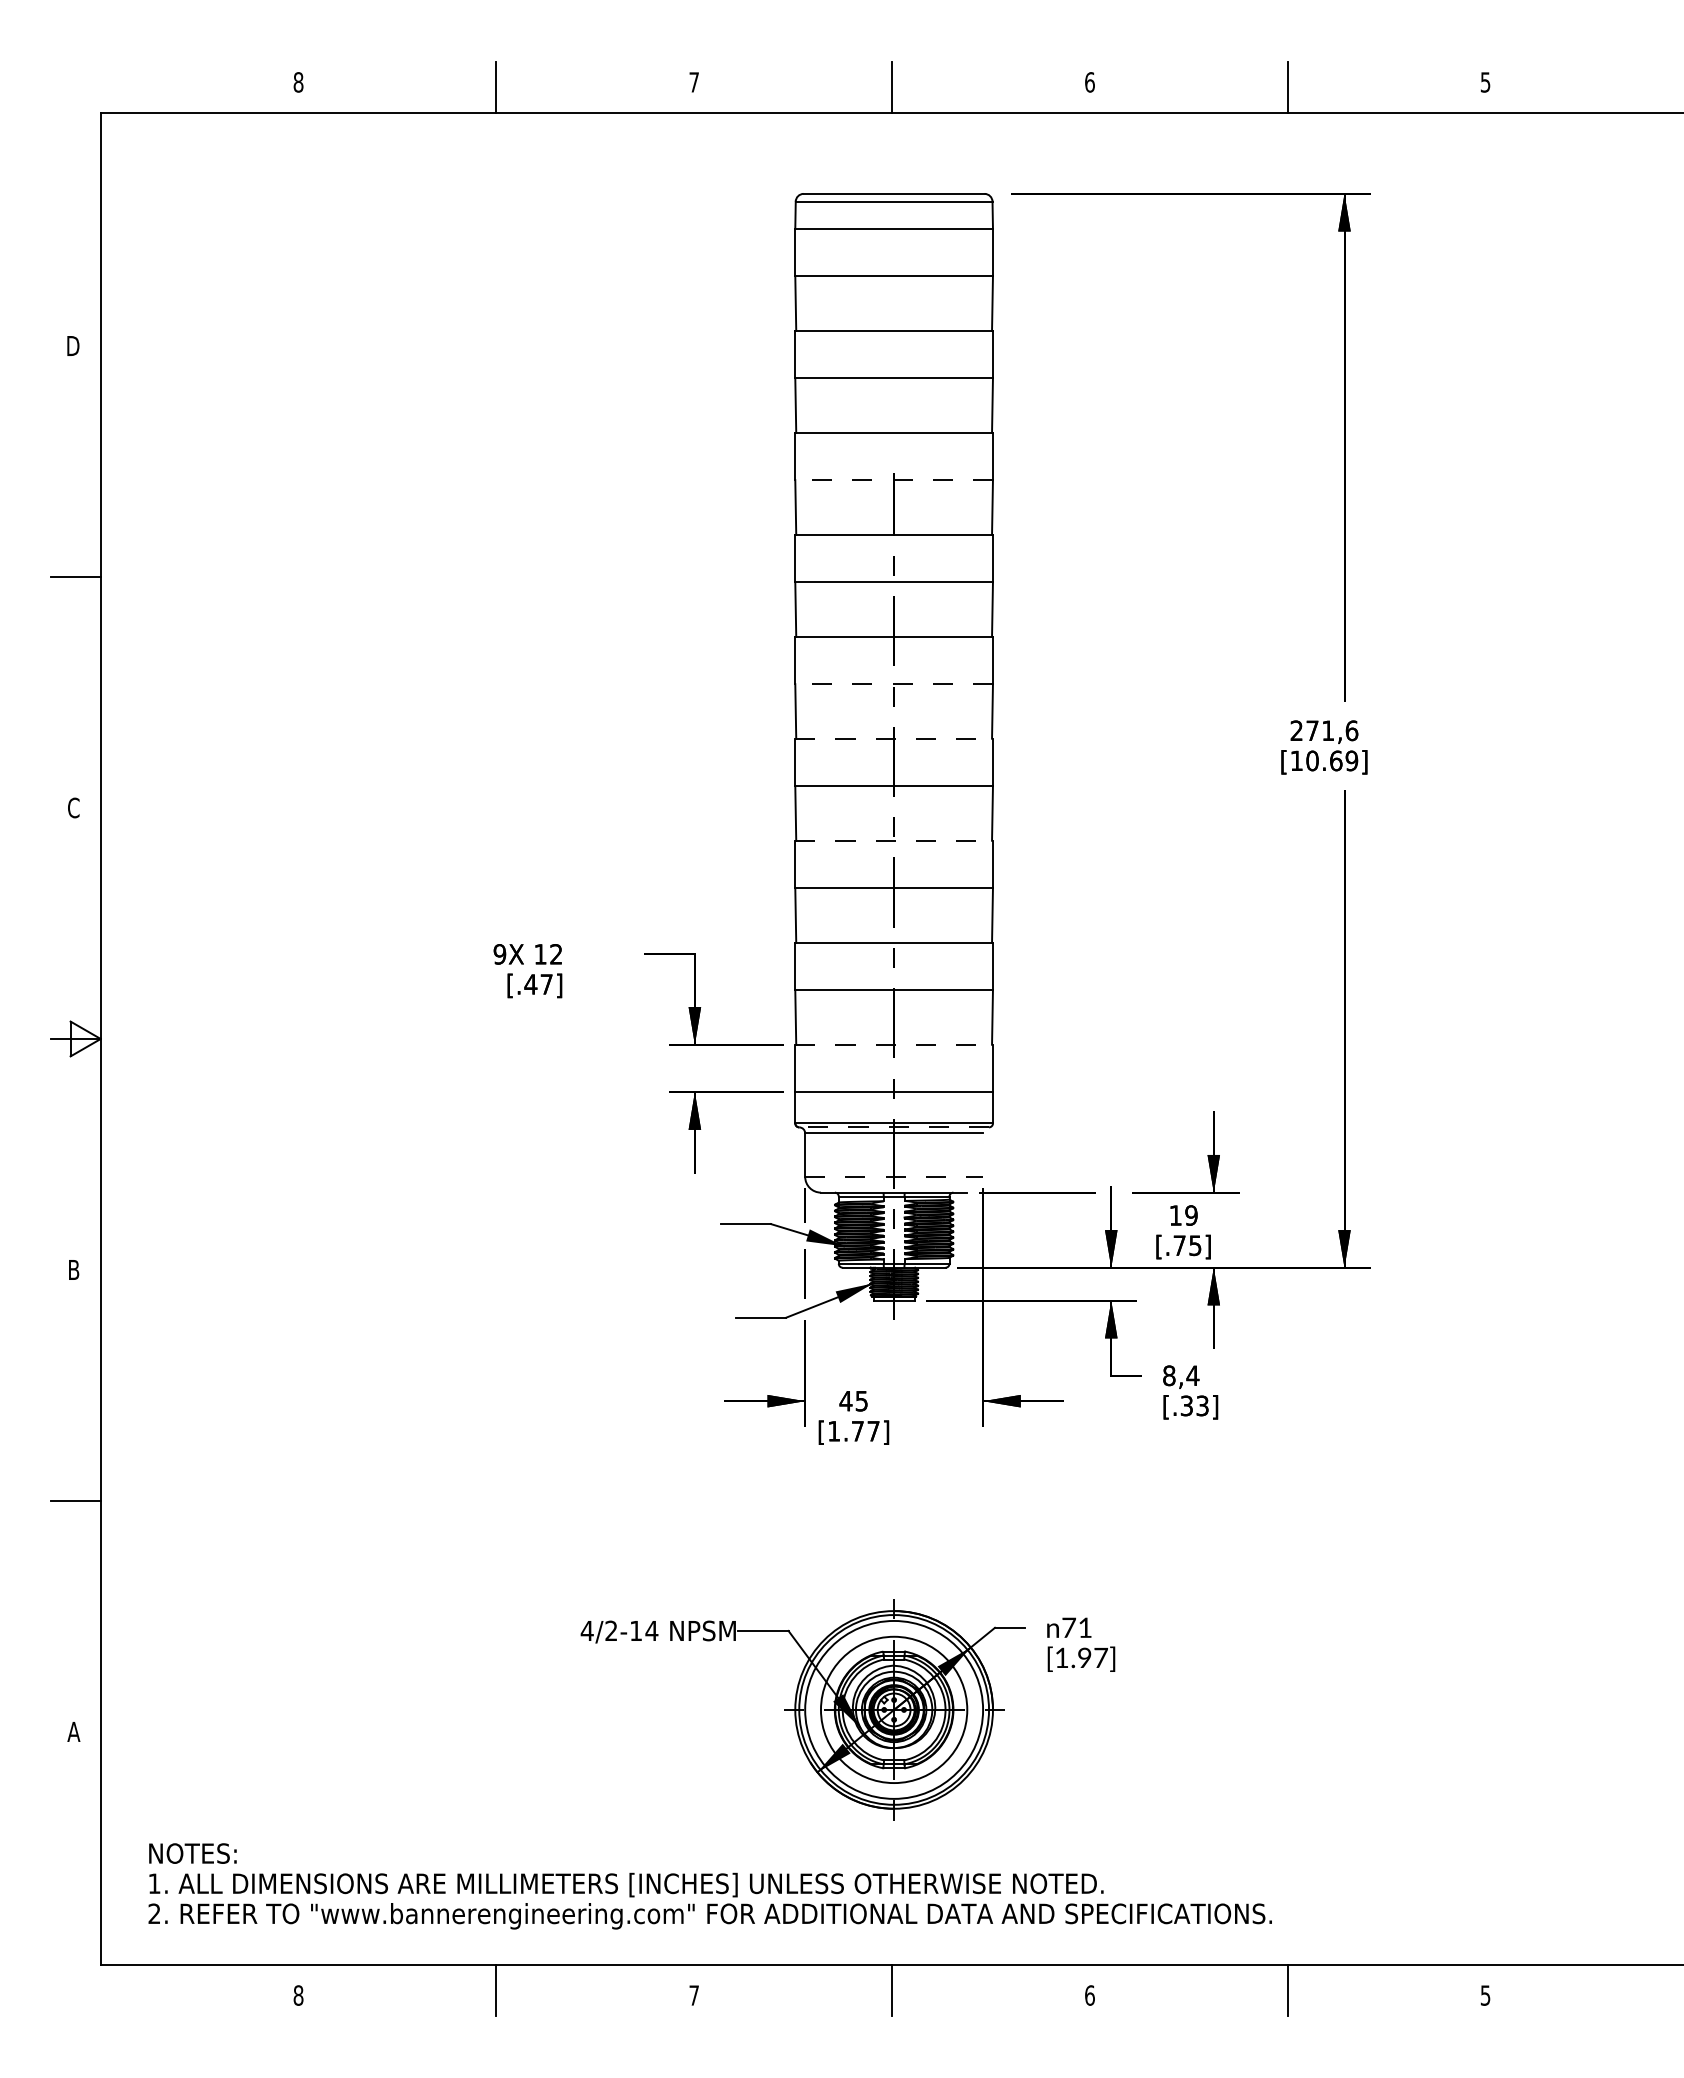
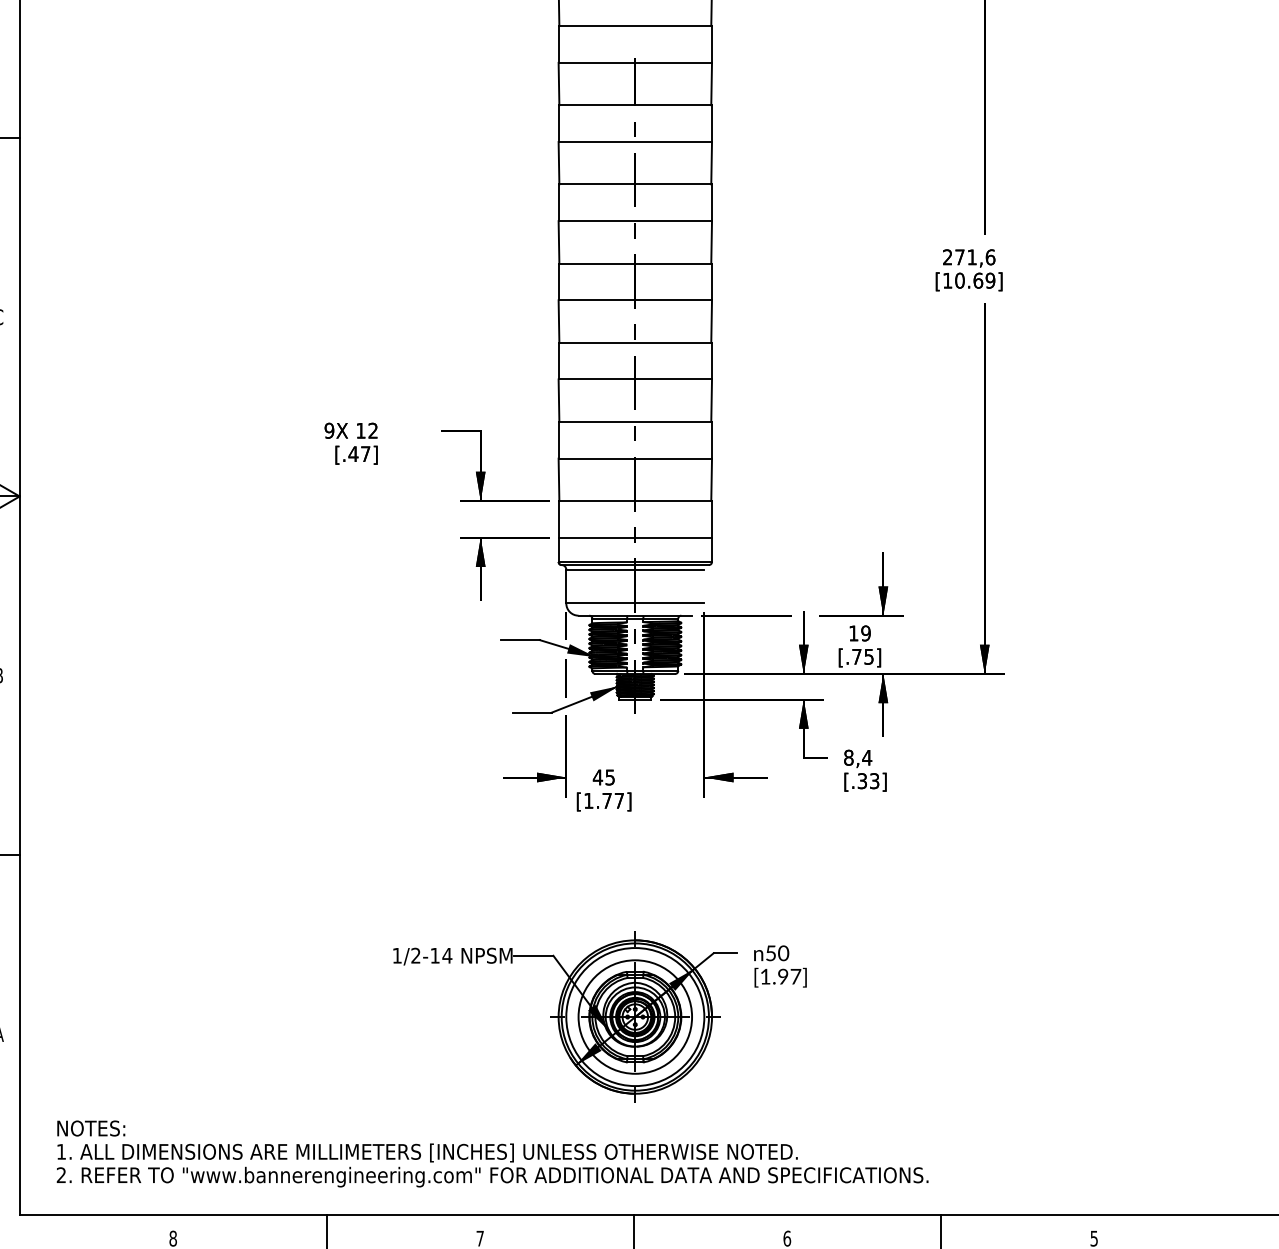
line: (894, 480) -> (635, 63), dashed -> solid
line: (894, 684) -> (635, 221), dashed -> solid
line: (894, 738) -> (635, 263), dashed -> solid
line: (894, 840) -> (635, 342), dashed -> solid
line: (894, 1044) -> (635, 500), dashed -> solid
line: (894, 1127) -> (635, 565), dashed -> solid
line: (894, 1176) -> (635, 603), dashed -> solid
text: (1077, 1627) -> (777, 953), 71 -> 50
text: (586, 1630) -> (396, 955), 4/2-14 -> 1/2-14

